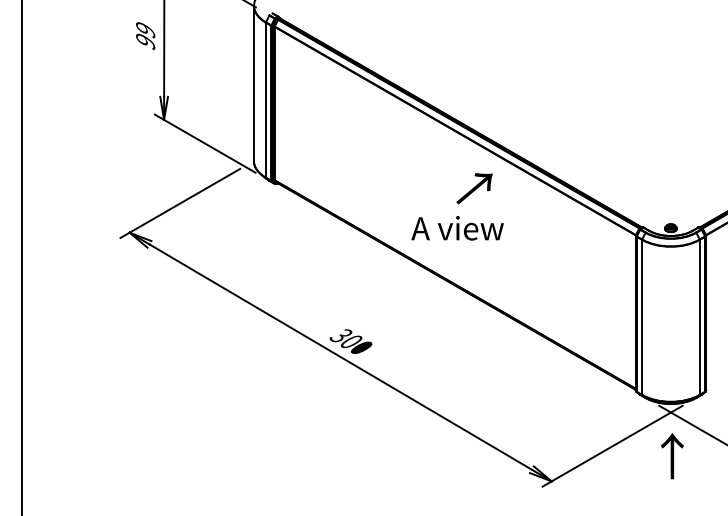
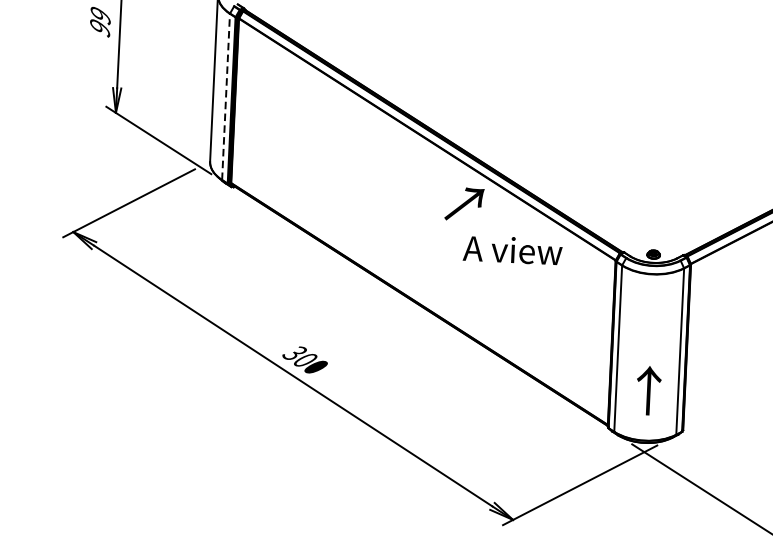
line: (265, 99) -> (225, 96), solid -> dashed
text: (474, 188) -> (464, 204), moved
text: (457, 228) -> (512, 250), moved
text: (672, 456) -> (648, 391), moved

